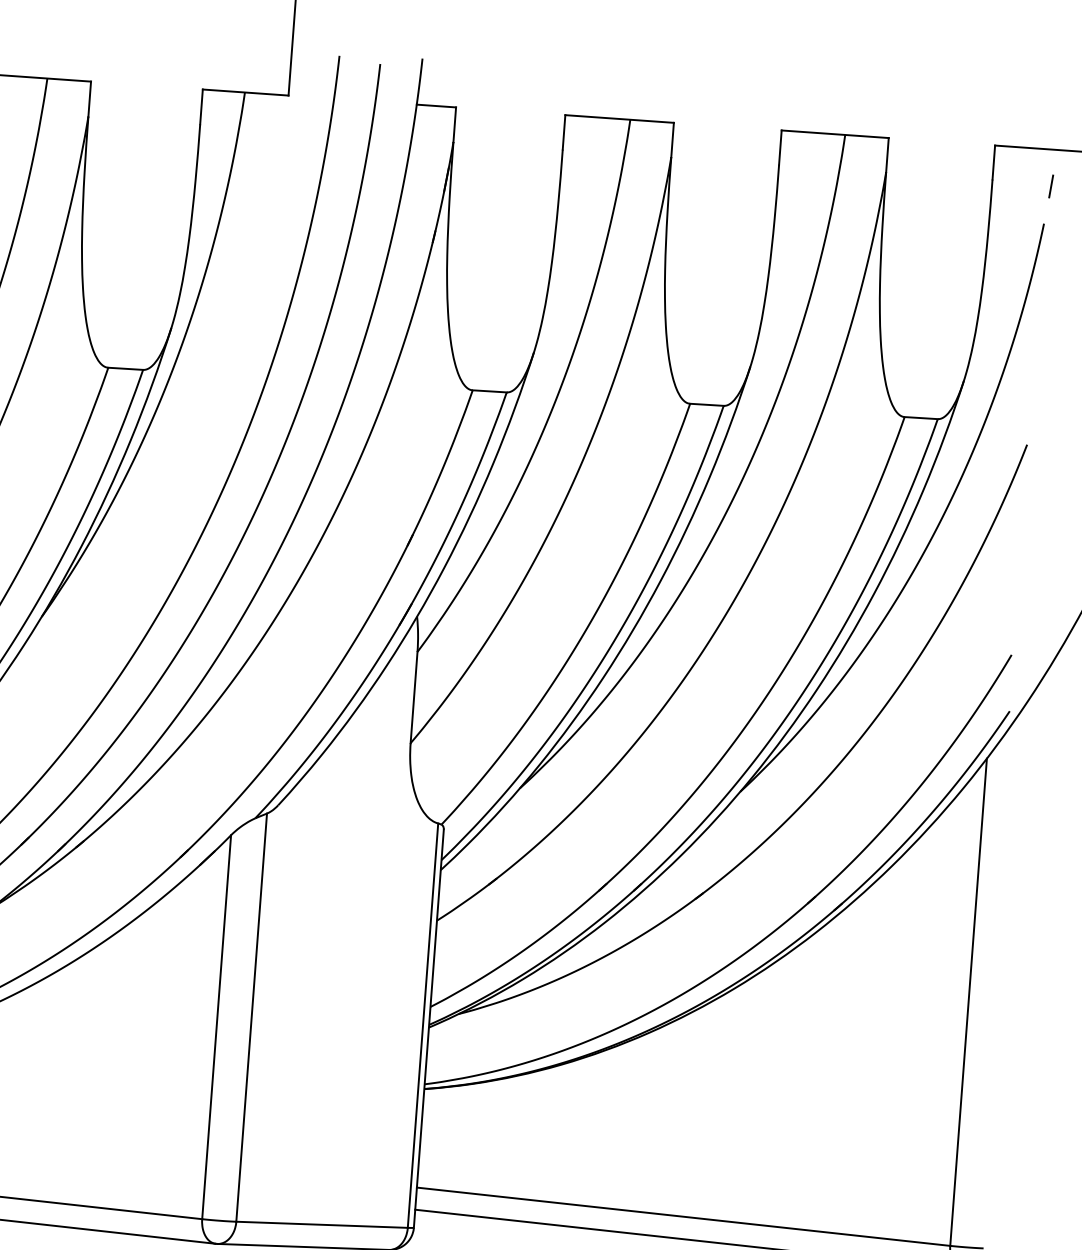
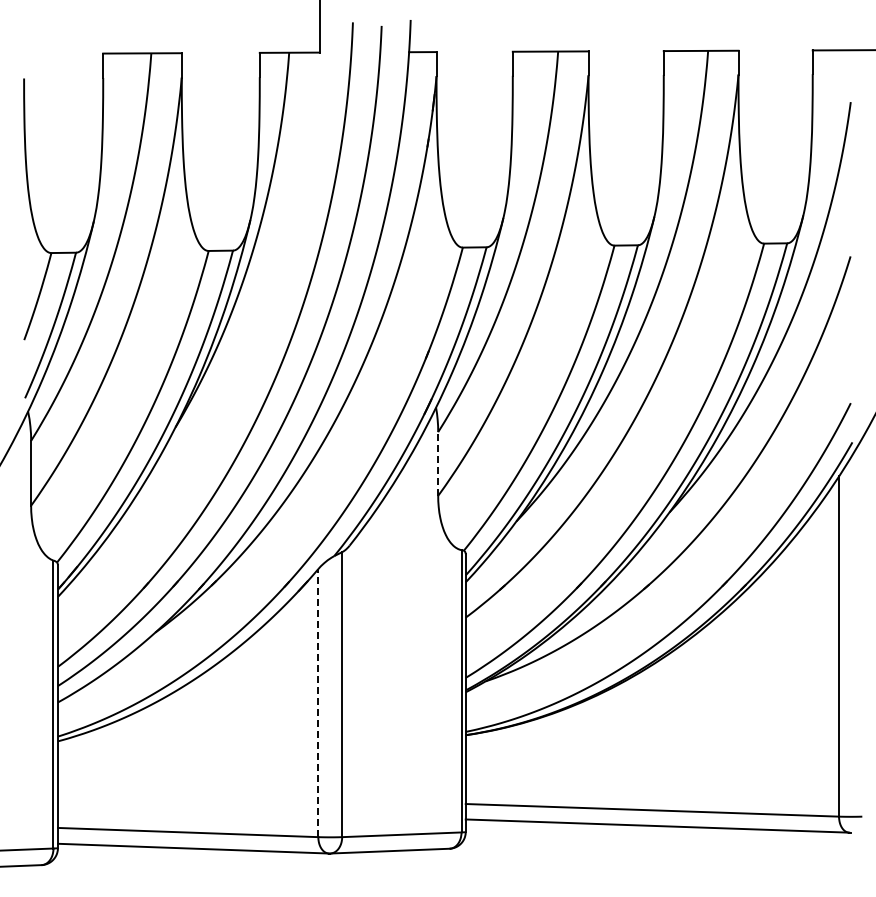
line: (1050, 185) -> (853, 75), removed
line: (414, 696) -> (438, 463), solid -> dashed
line: (216, 1026) -> (318, 702), solid -> dashed

